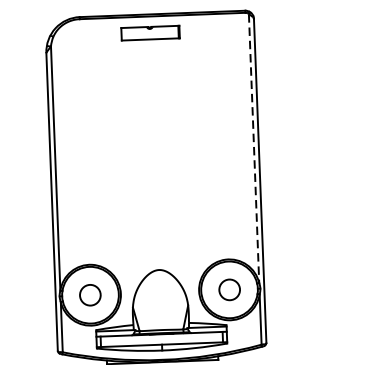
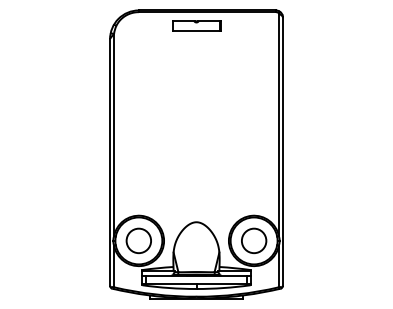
line: (253, 149) -> (278, 125), dashed -> solid
circle: (229, 289) -> (254, 240), size x1.43
circle: (90, 294) -> (138, 240), size x1.43

